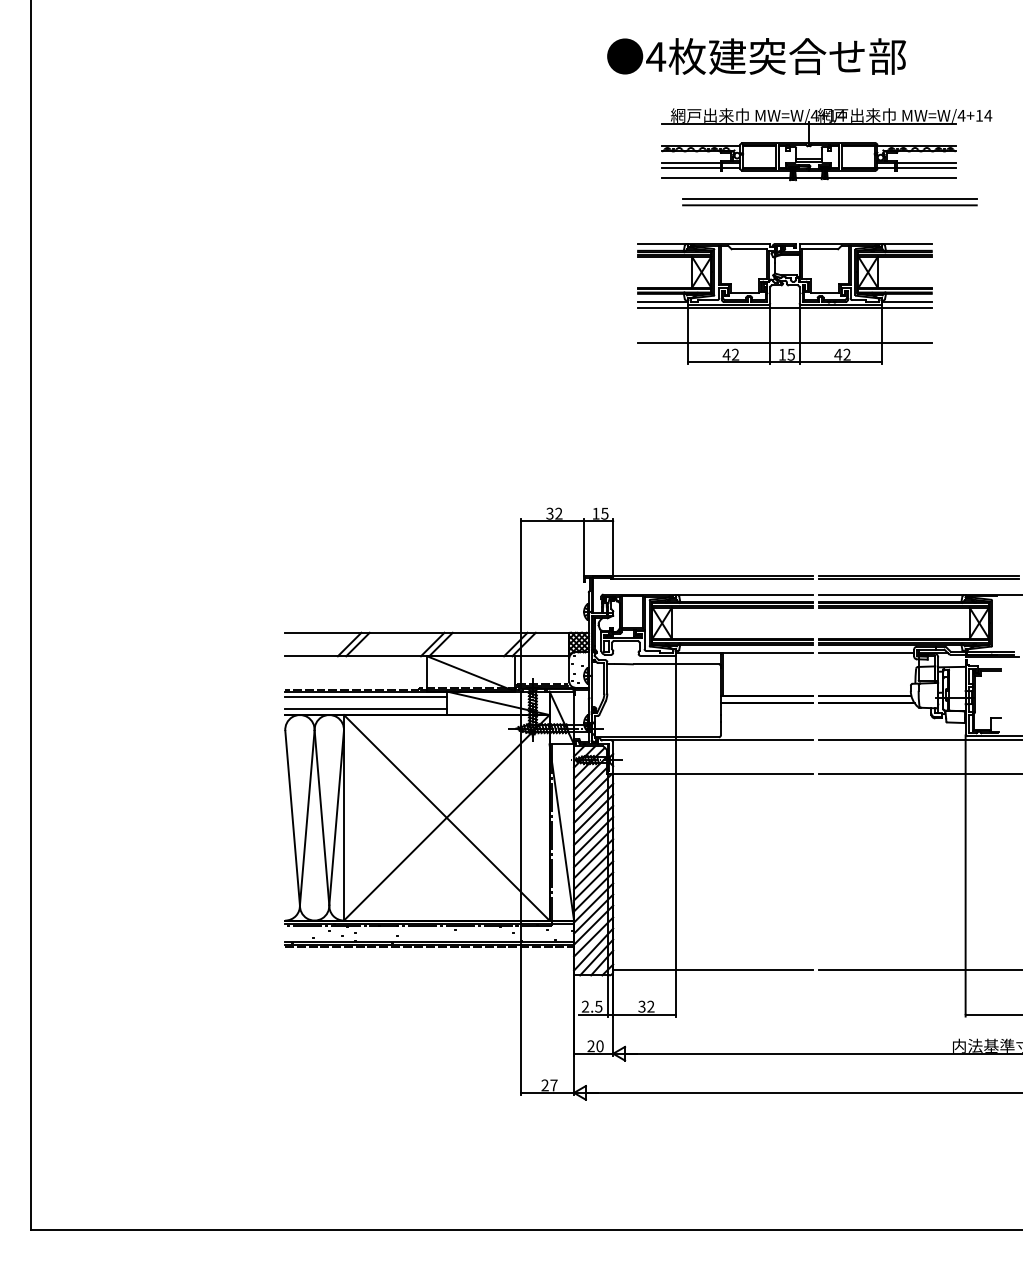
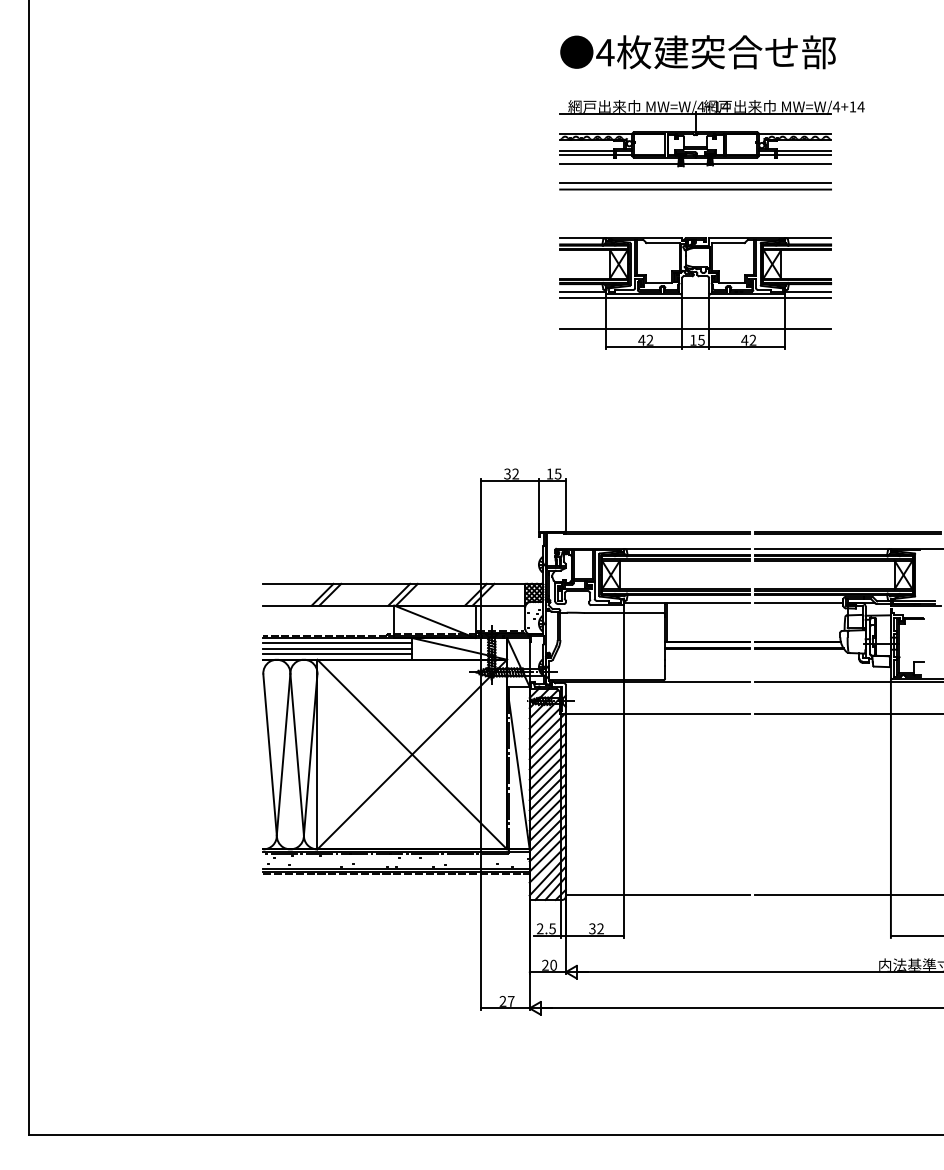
part: (826, 144) -> (711, 133), moved
part: (829, 202) -> (695, 186), moved
part: (784, 303) -> (695, 293), moved
line: (365, 703) -> (337, 649), added

